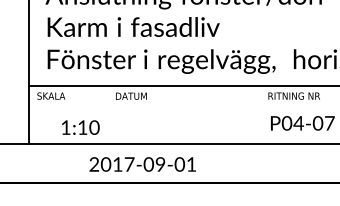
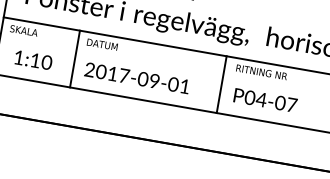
line: (106, 115) -> (74, 59), added
line: (256, 115) -> (221, 84), added
text: (80, 127) -> (33, 60), moved
text: (142, 164) -> (136, 78), moved

